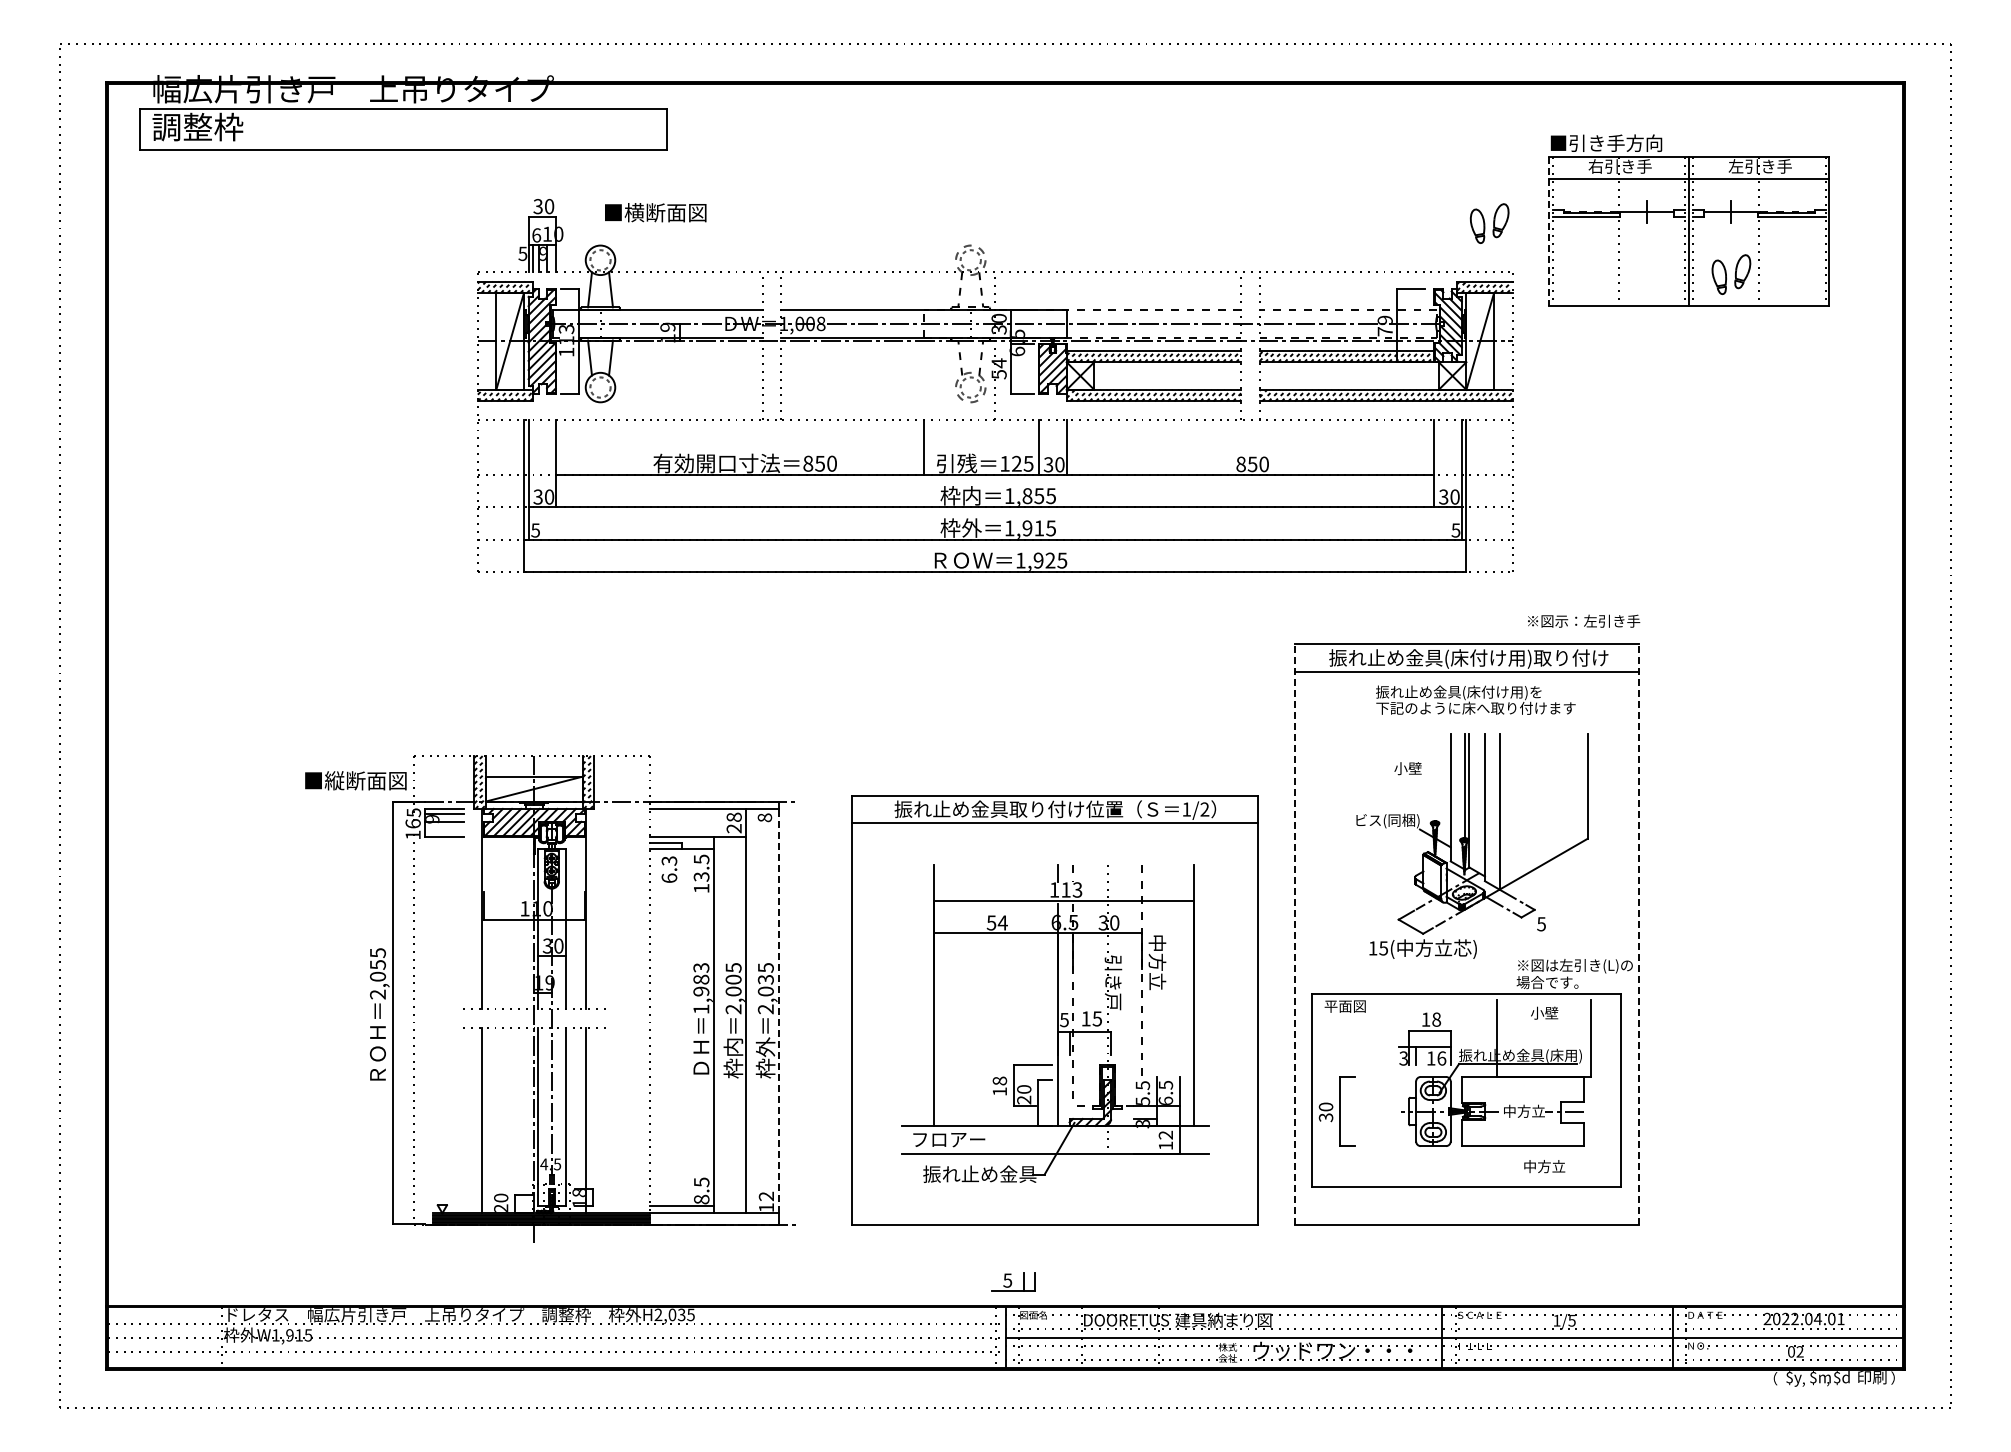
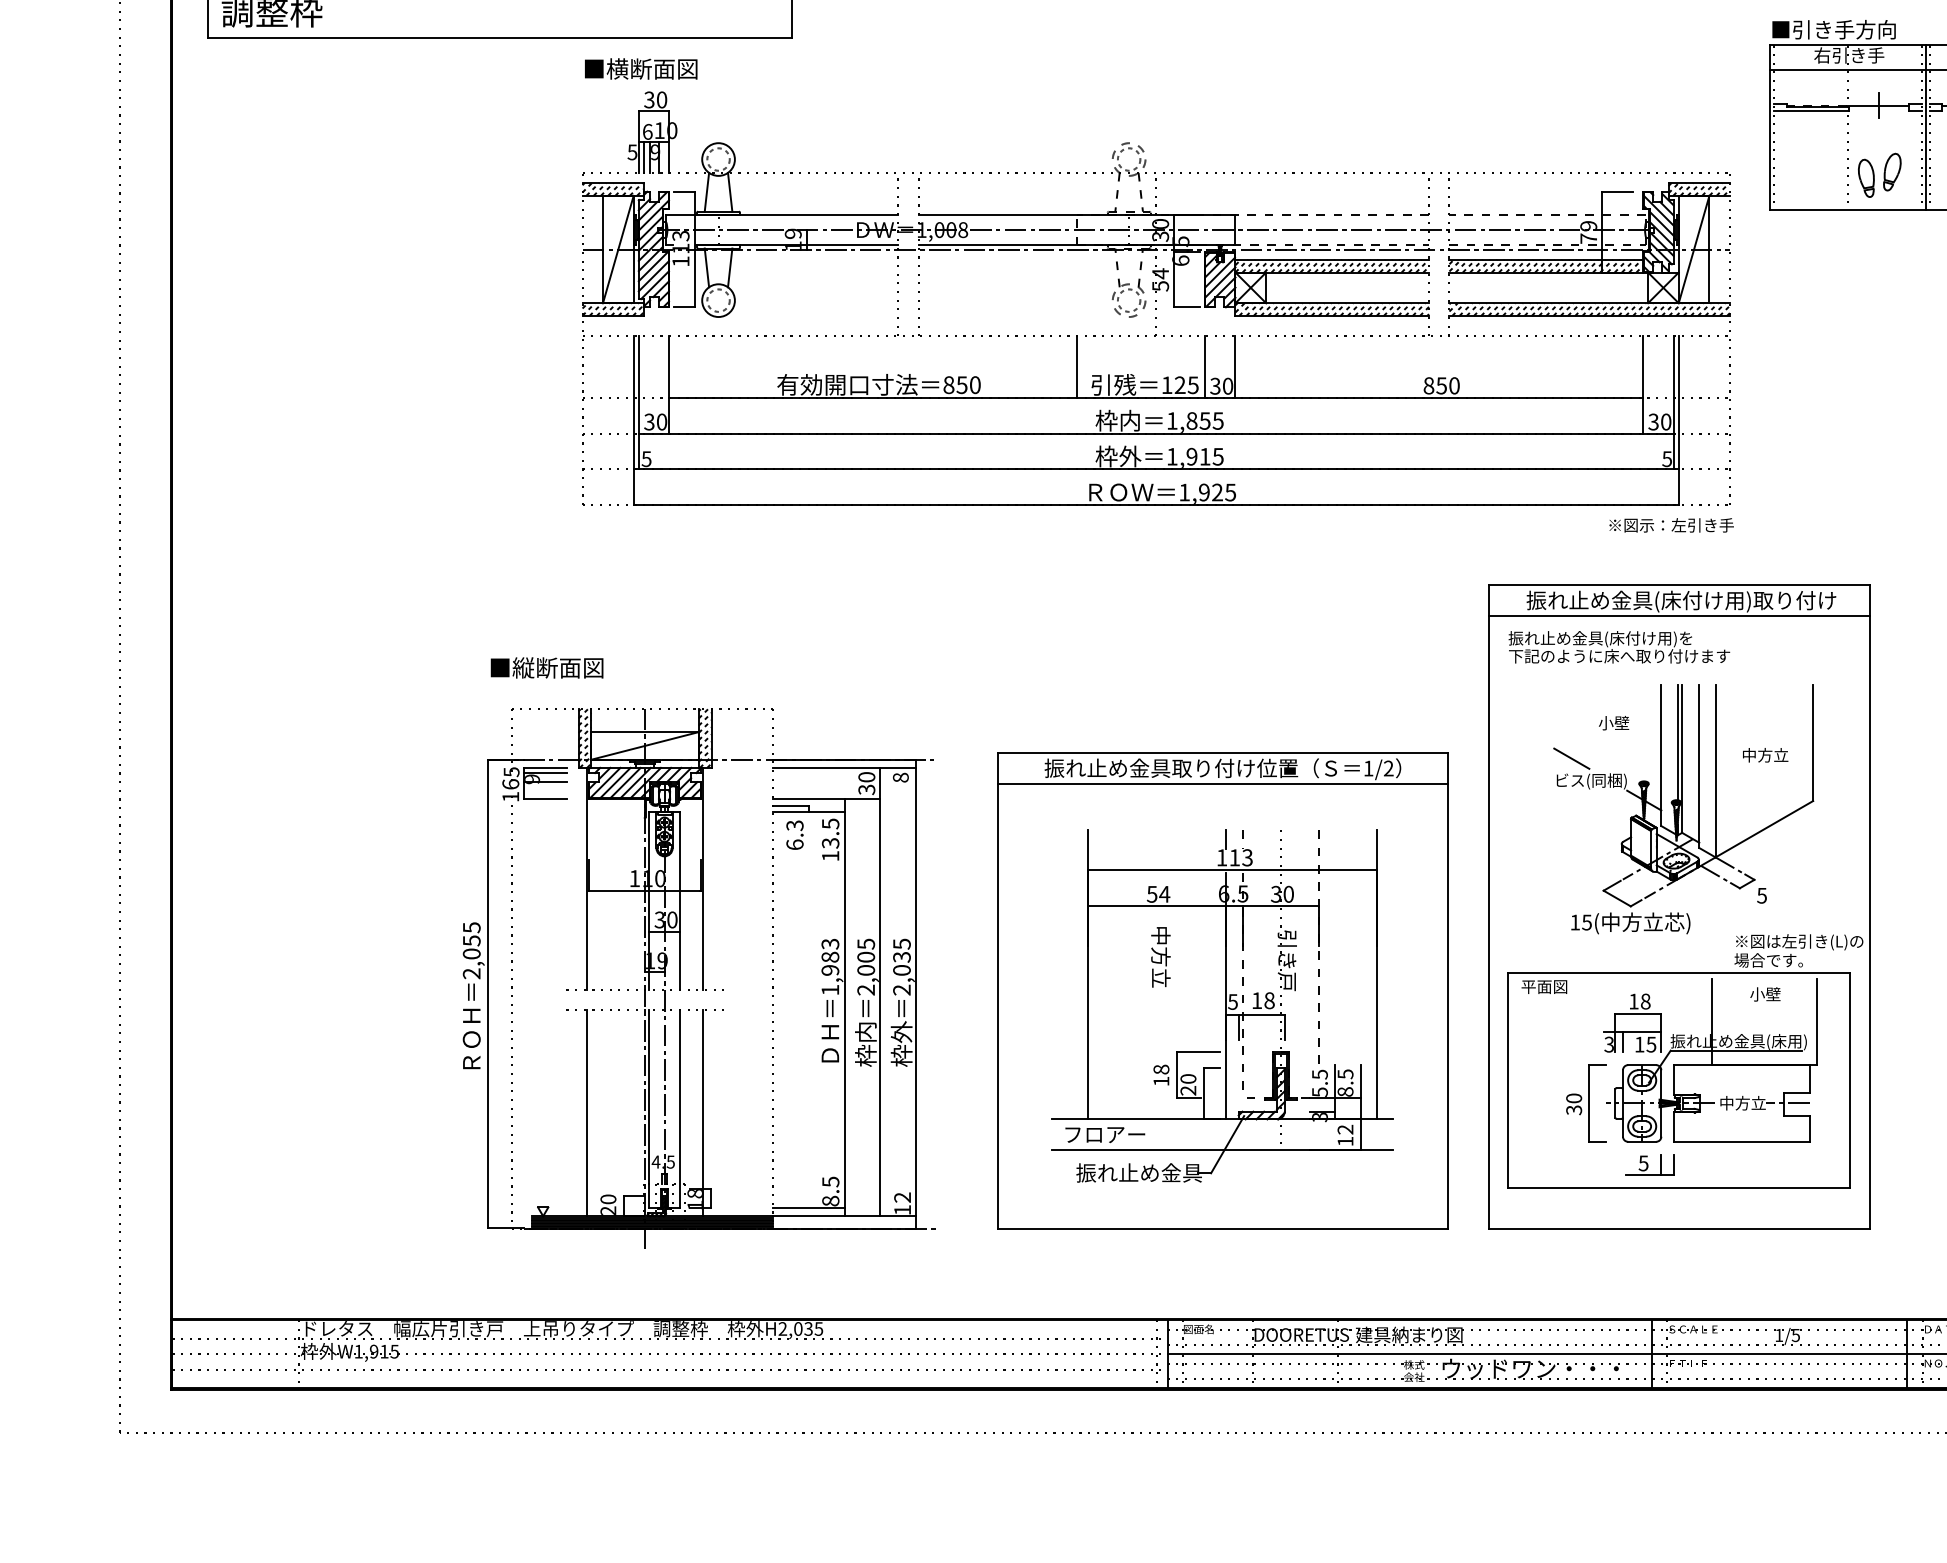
text: (655, 212) -> (640, 68), moved
part: (1489, 223) -> (1879, 175), moved
line: (1548, 232) -> (1769, 128), dashed -> solid
text: (1584, 620) -> (1672, 524), moved
text: (1475, 699) -> (1618, 646), moved
text: (355, 780) -> (546, 667), moved
line: (1369, 800) -> (1571, 758), added
text: (734, 822) -> (867, 782), 28 -> 30
line: (1295, 933) -> (1489, 906), dashed -> solid
line: (1638, 933) -> (1869, 906), dashed -> solid
text: (1157, 962) -> (1160, 957), moved
line: (778, 1010) -> (915, 991), dashed -> solid
text: (1097, 1018) -> (1269, 1000), 15 -> 18
text: (1441, 1058) -> (1651, 1044), 16 -> 15
text: (1165, 1100) -> (1345, 1091), 6.5 -> 8.5
part: (1336, 1111) -> (1585, 1103), moved
text: (1544, 1166) -> (1765, 755), moved
part: (1013, 1281) -> (1650, 1164), moved

